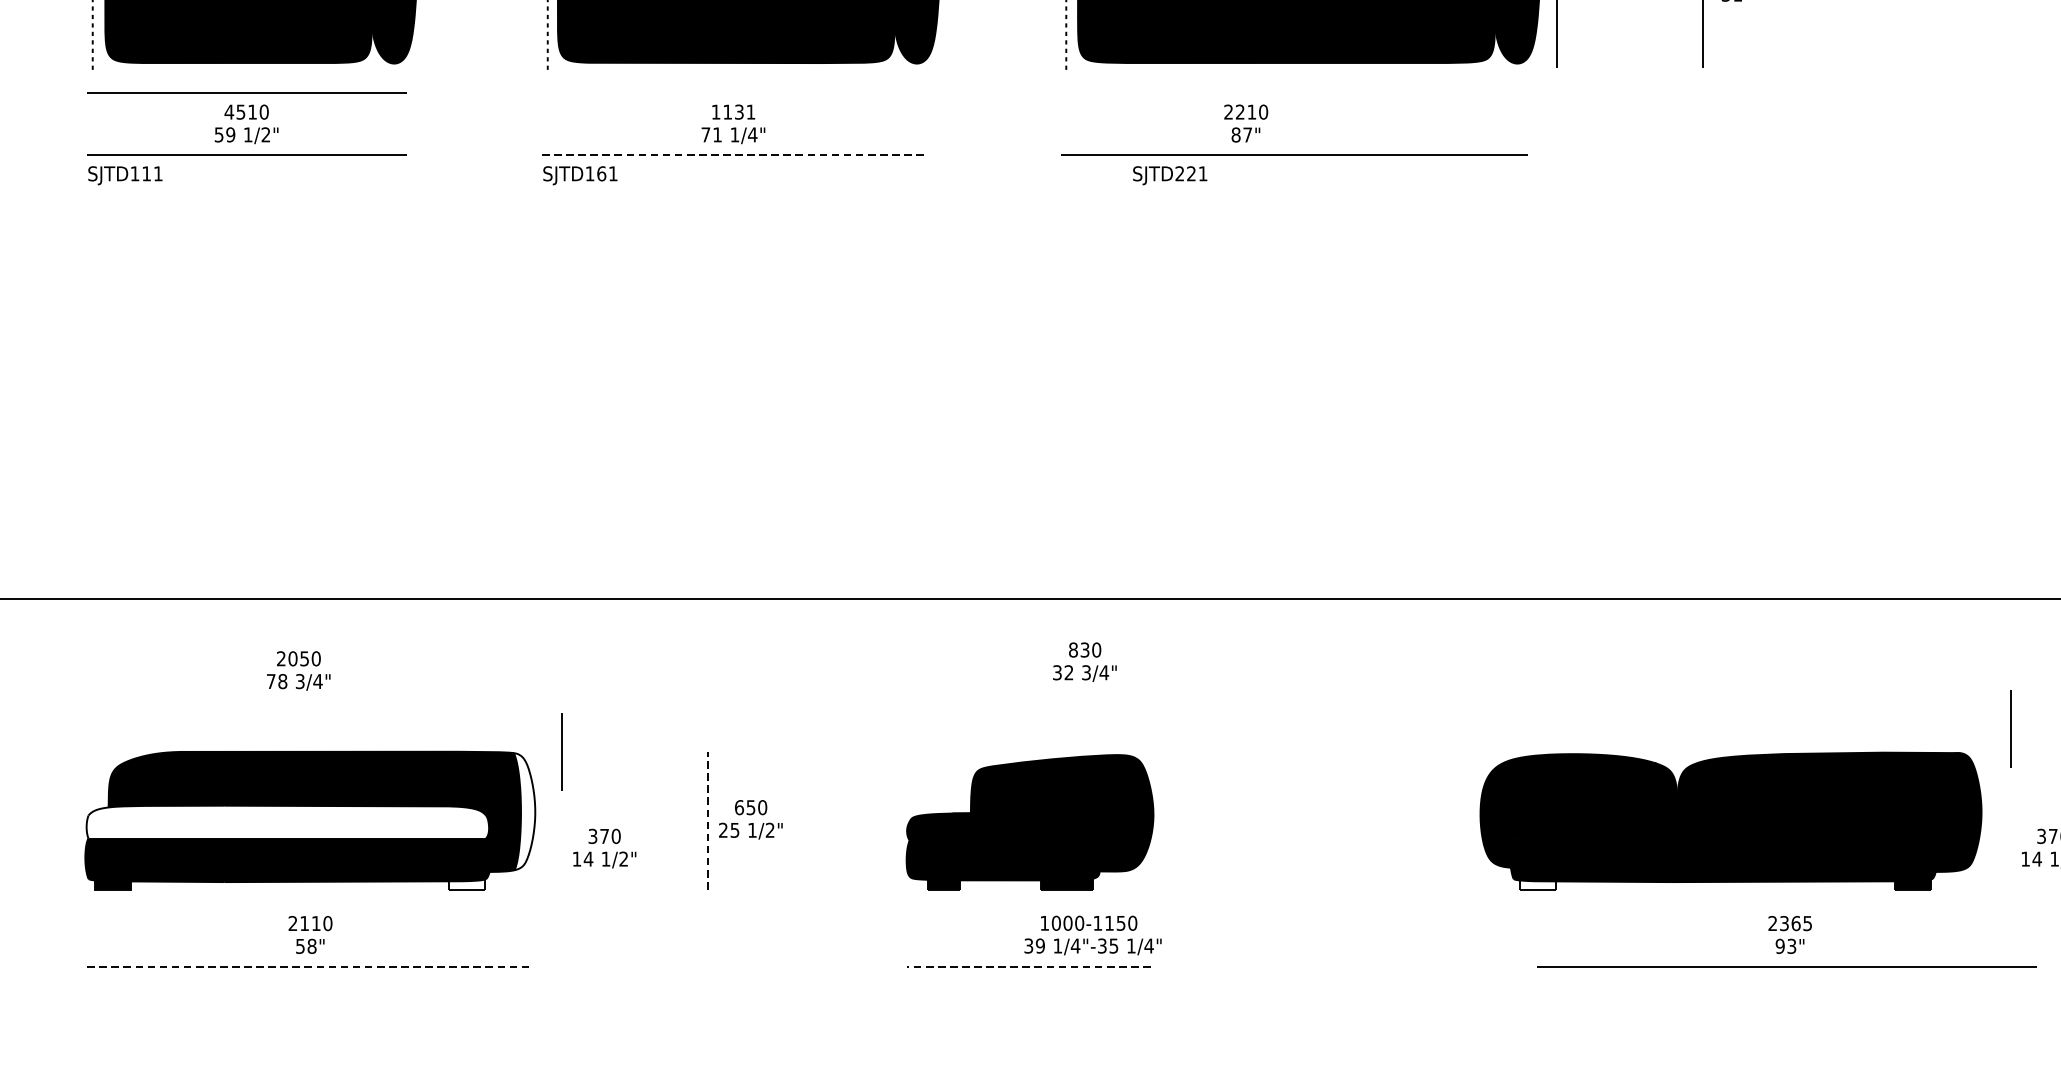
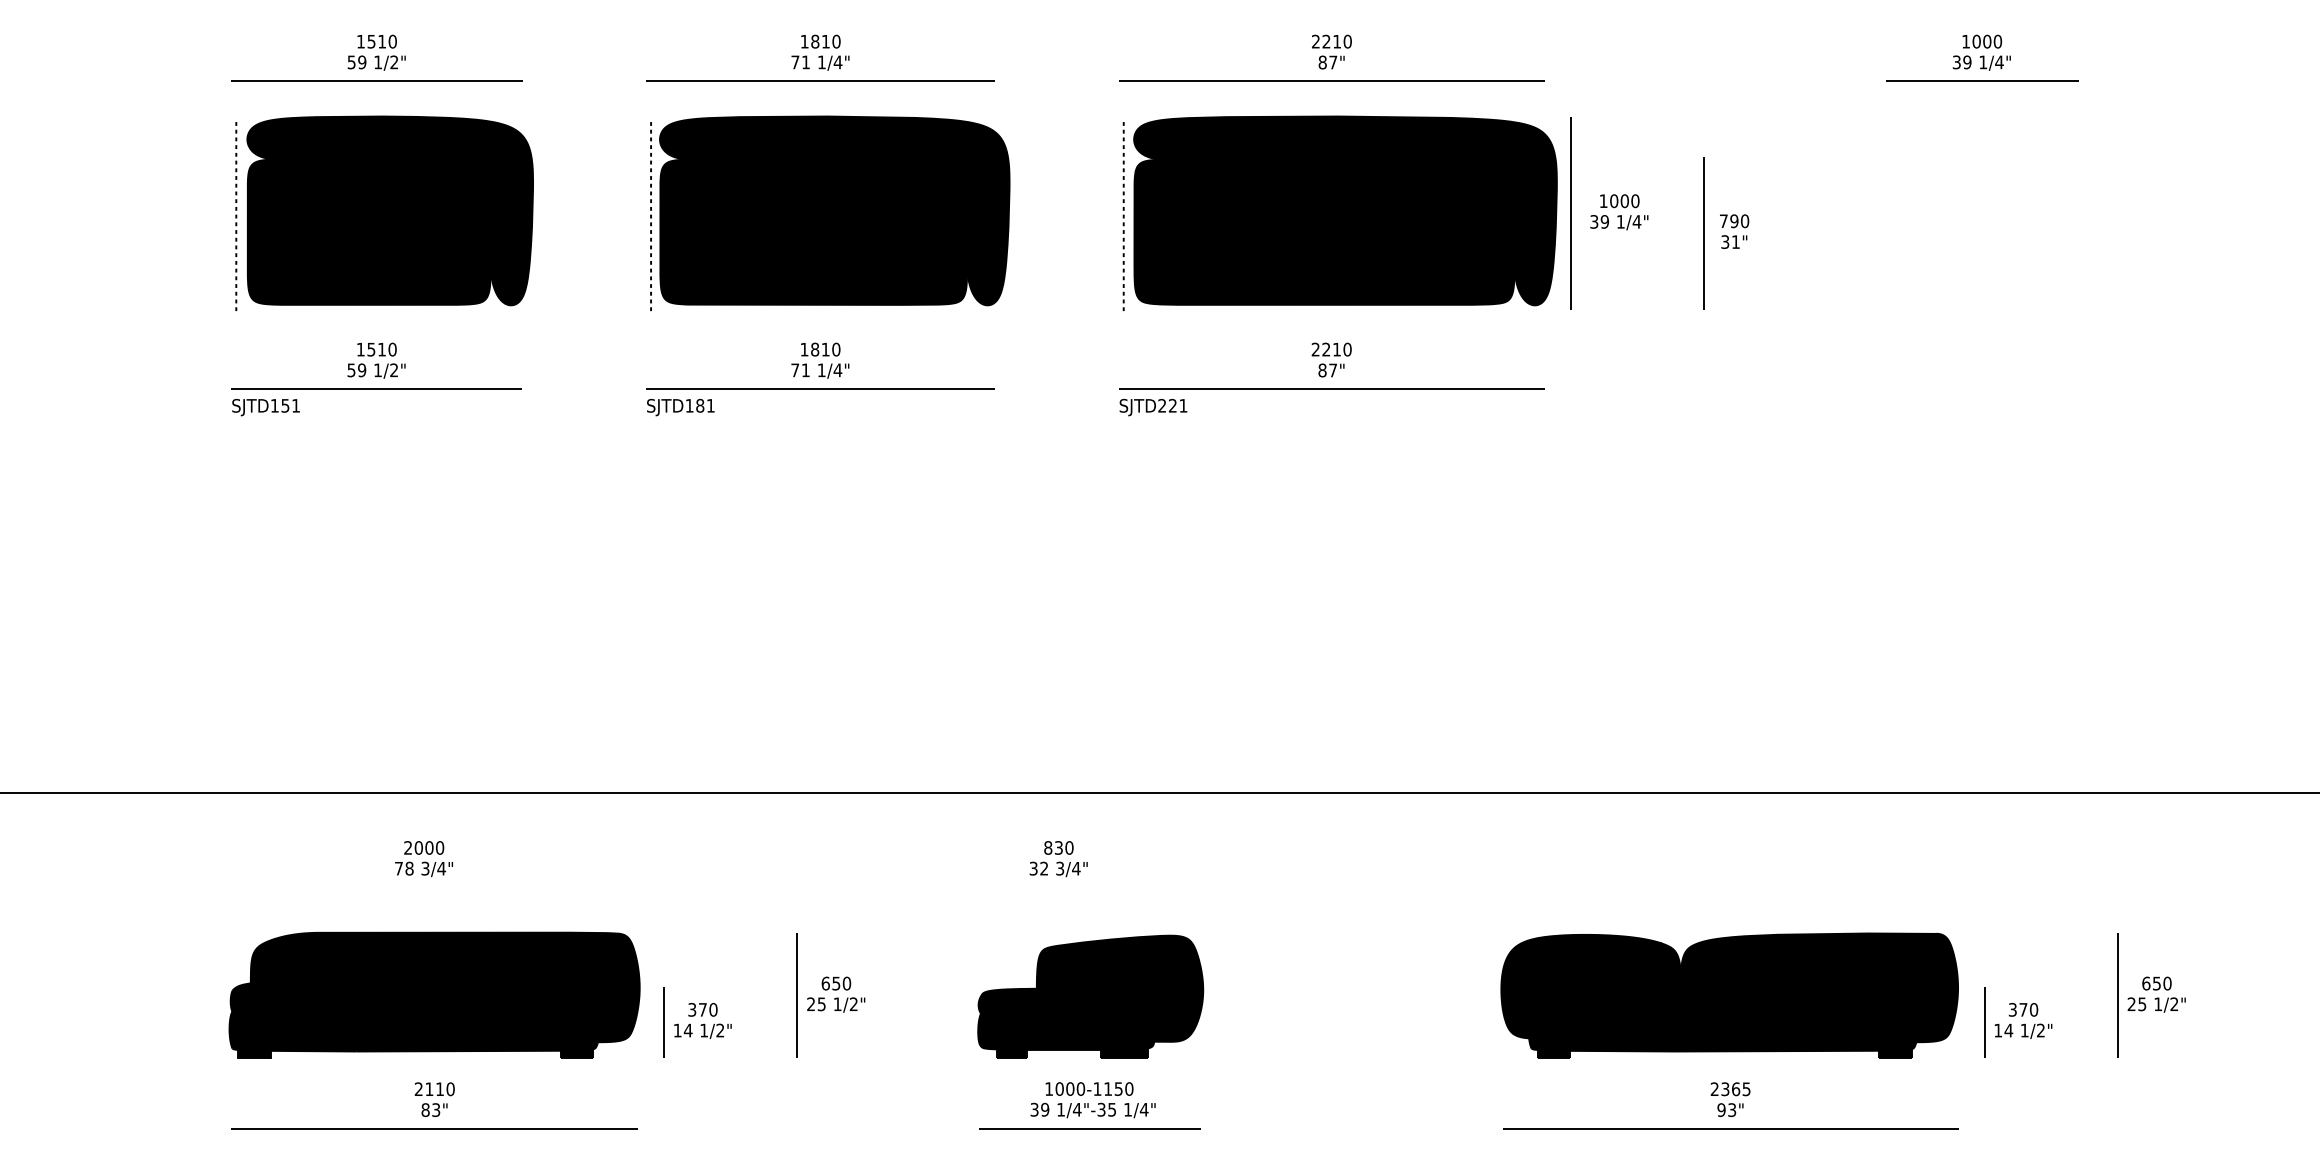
line: (246, 92) -> (376, 331), removed
text: (229, 112) -> (360, 349), 4510 -> 1510
text: (739, 112) -> (825, 349), 1131 -> 1810
text: (1245, 122) -> (1331, 359), moved
line: (733, 155) -> (820, 389), dashed -> solid
text: (146, 173) -> (285, 405), SJTD111 -> SJTD151
text: (601, 173) -> (700, 405), SJTD161 -> SJTD181
text: (1170, 175) -> (1153, 407), moved
text: (304, 658) -> (429, 847), 2050 -> 2000
text: (1084, 662) -> (1058, 859), moved
line: (2010, 728) -> (1984, 1022), moved
line: (561, 751) -> (663, 1022), moved
fill: (524, 810) -> (629, 986), added
line: (708, 820) -> (797, 995), dashed -> solid
fill: (287, 821) -> (413, 996), added
fill: (467, 884) -> (577, 1053), added
fill: (1537, 884) -> (1553, 1053), added
text: (1790, 934) -> (1730, 1099), moved
text: (1092, 935) -> (1092, 1100), moved
text: (305, 945) -> (430, 1109), 58" -> 83"
line: (310, 966) -> (434, 1128), dashed -> solid
line: (1028, 966) -> (1089, 1128), dashed -> solid
line: (1786, 966) -> (1730, 1128), moved

